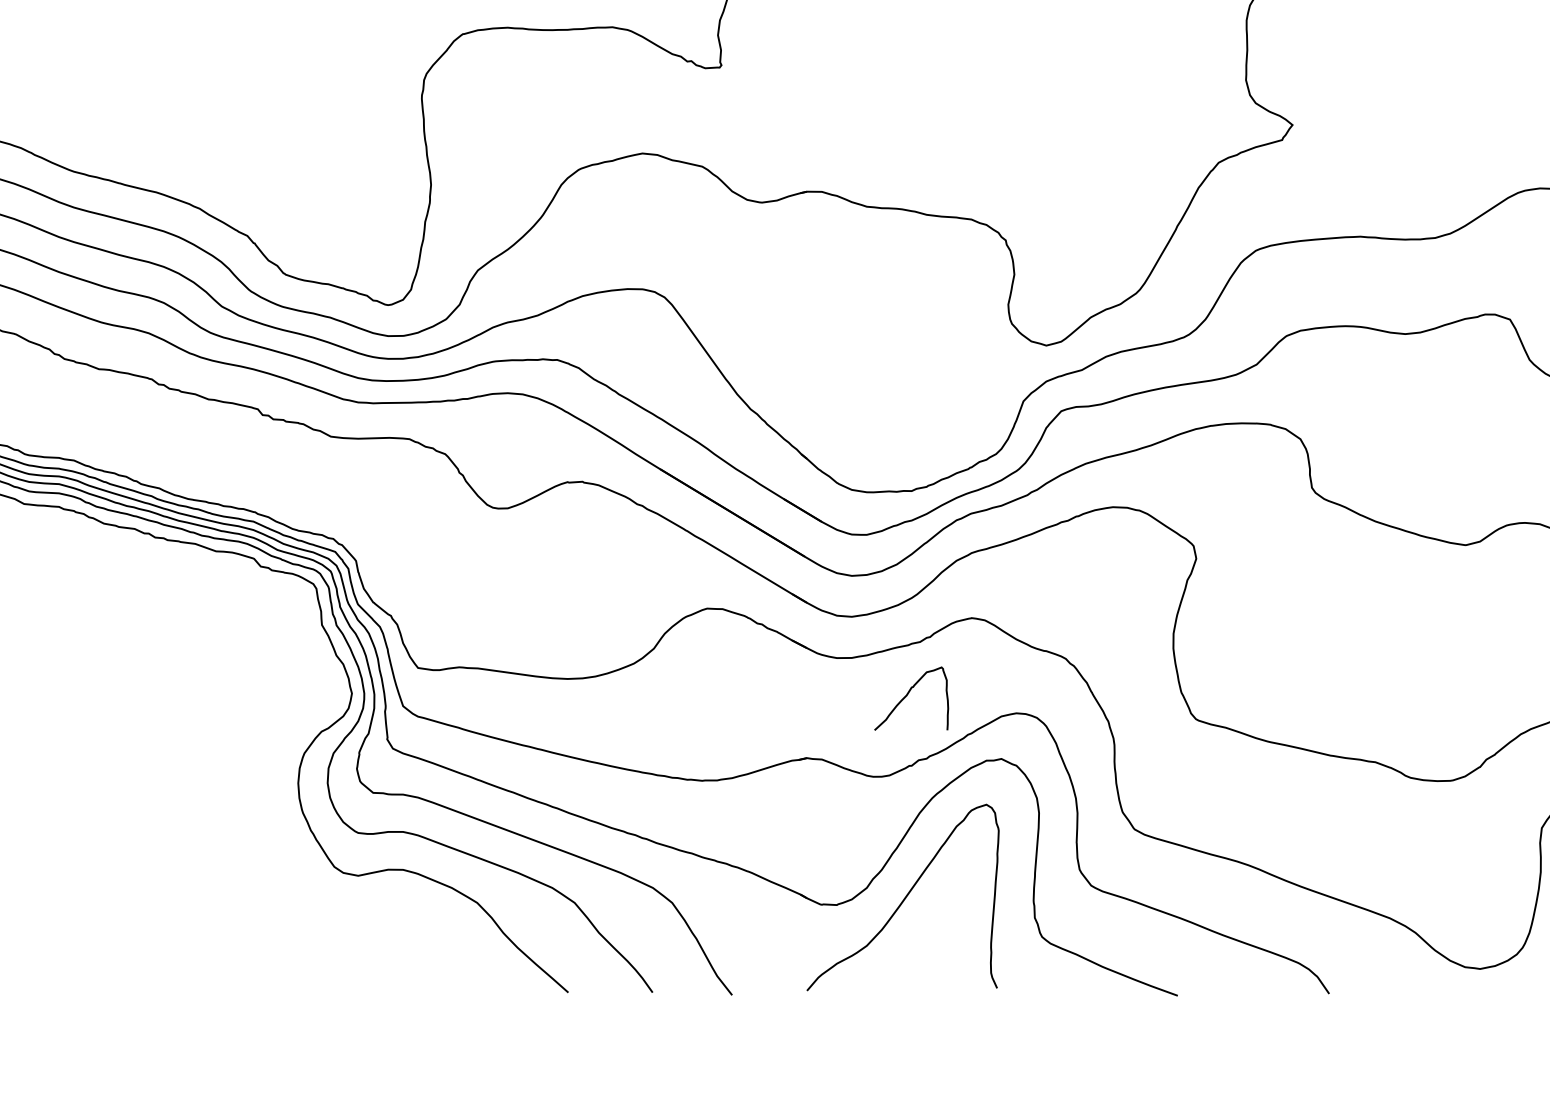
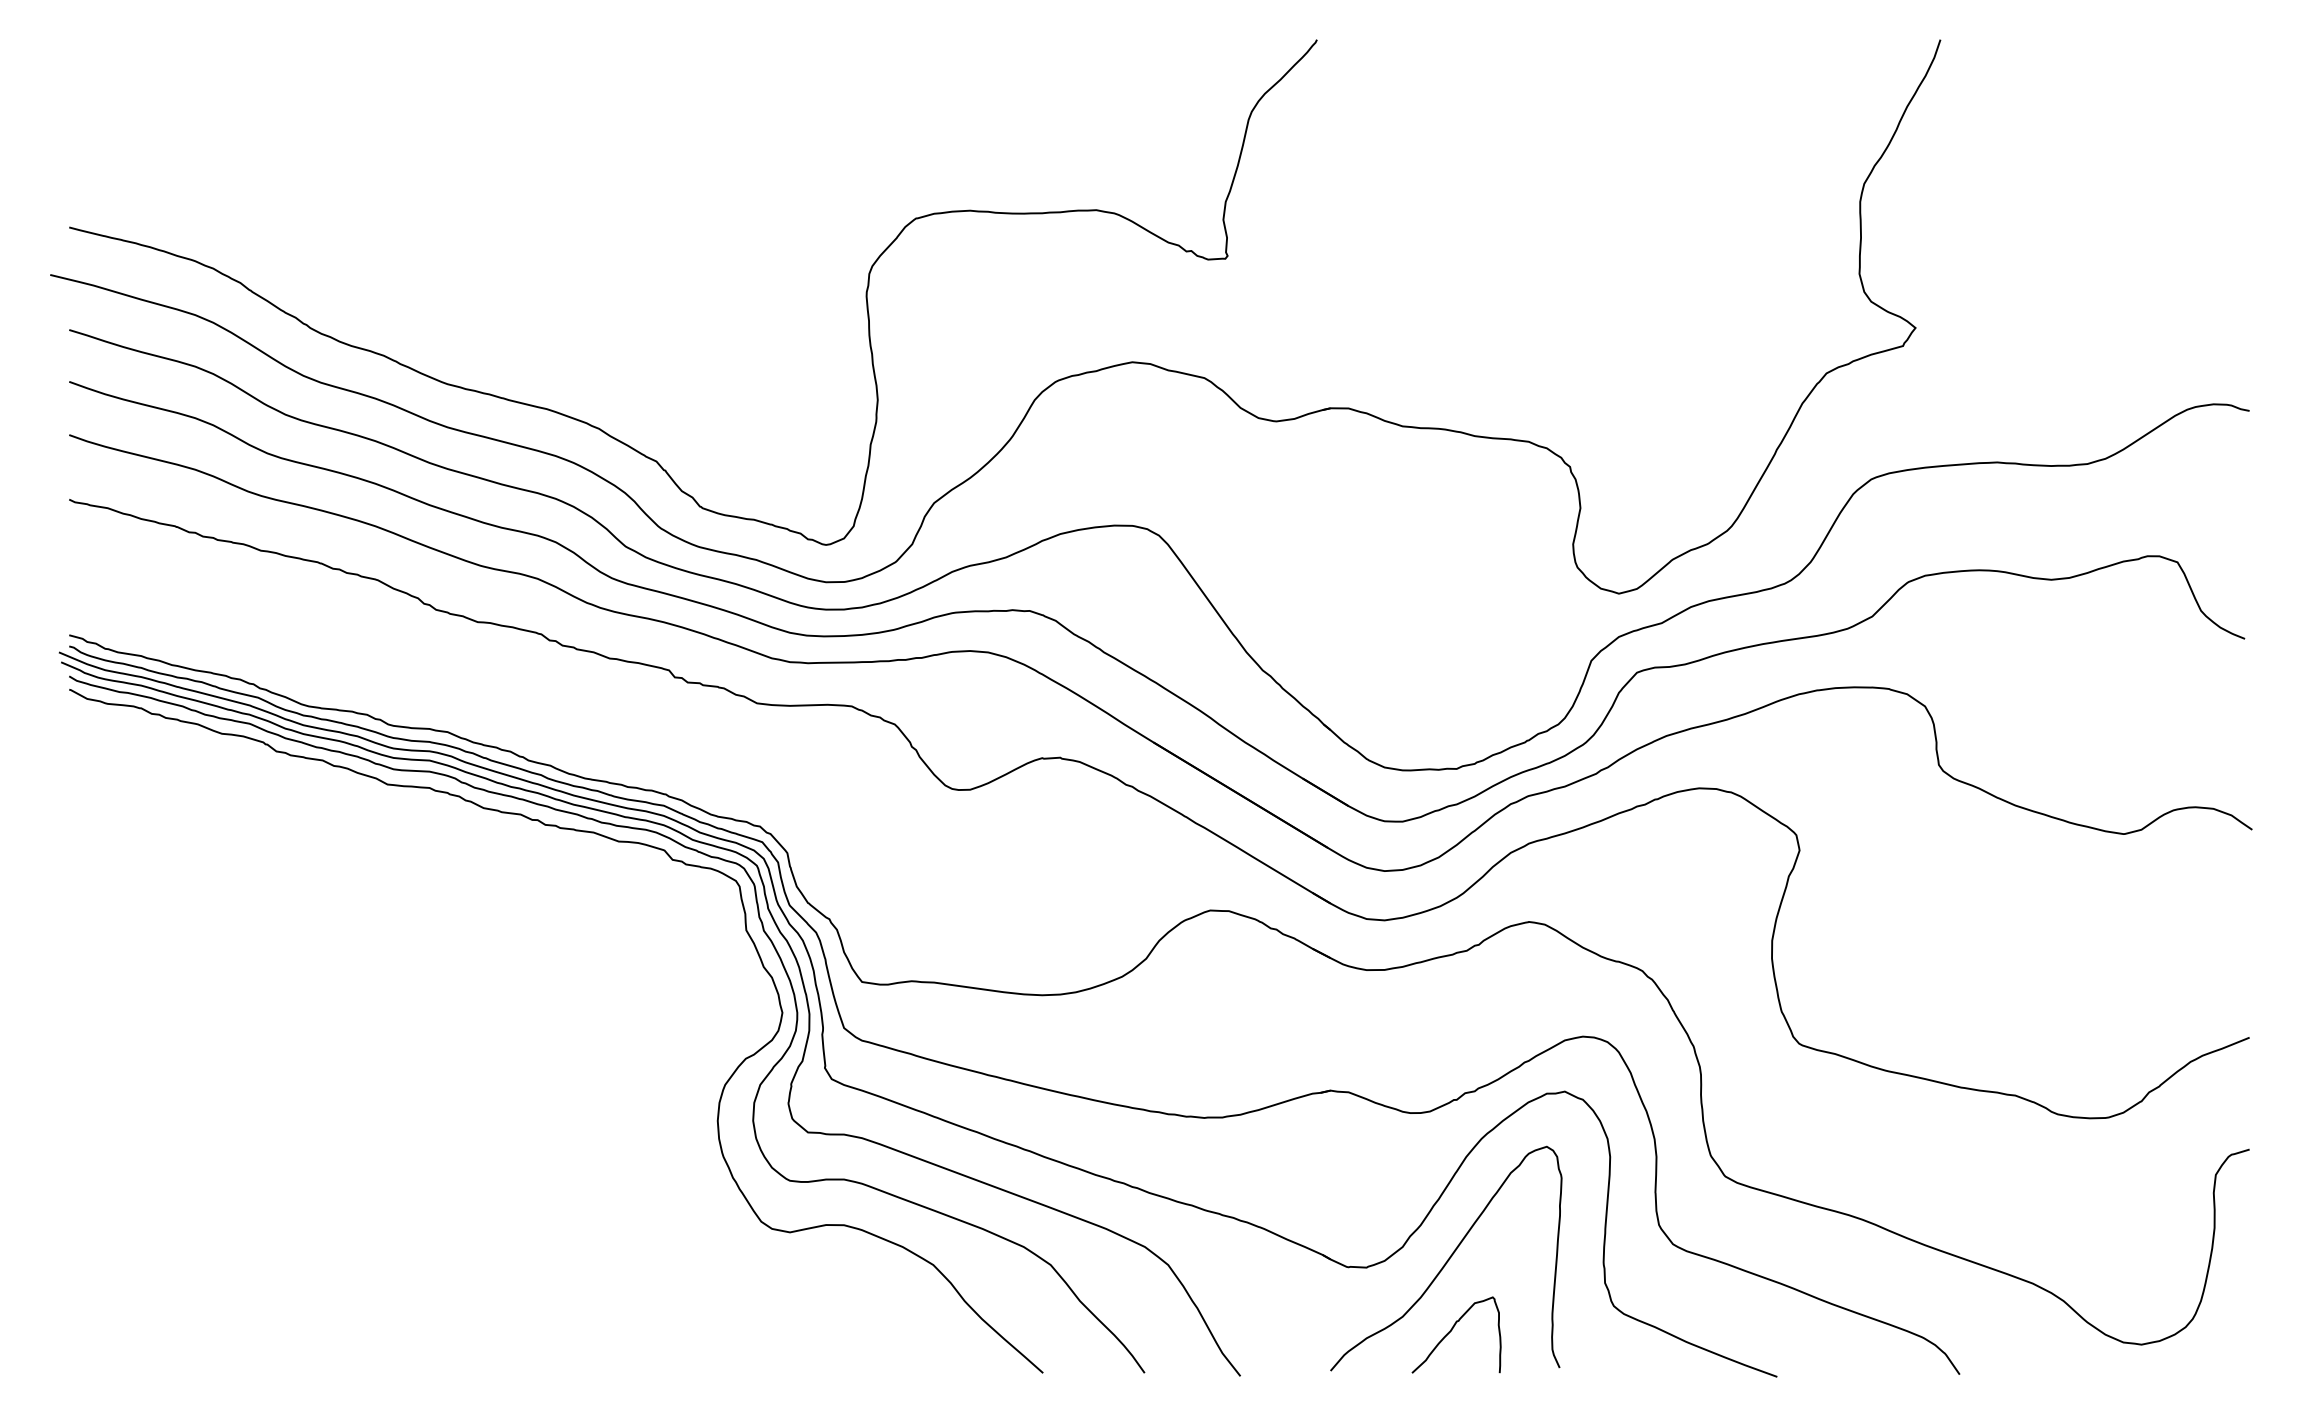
curve: (908, 694) -> (1452, 1330), moved

